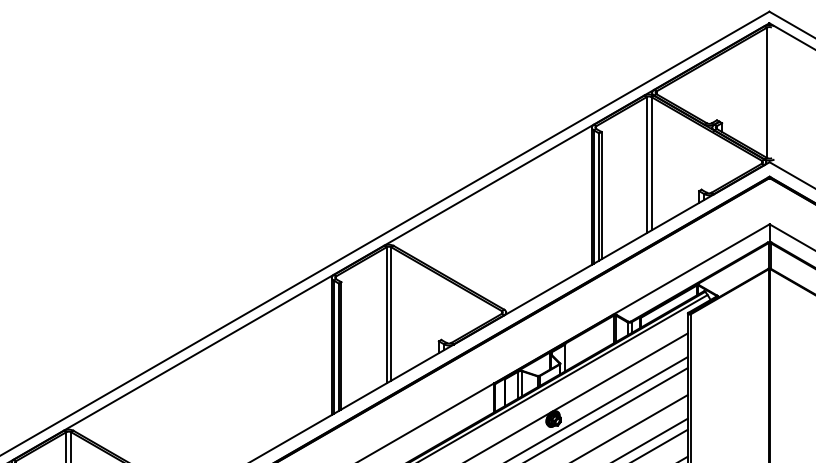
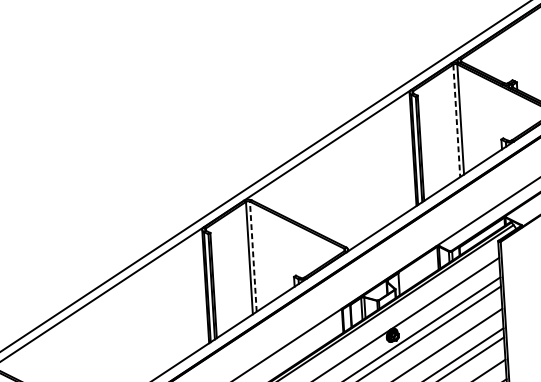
line: (646, 165) -> (456, 121), solid -> dashed
line: (391, 313) -> (253, 256), solid -> dashed

